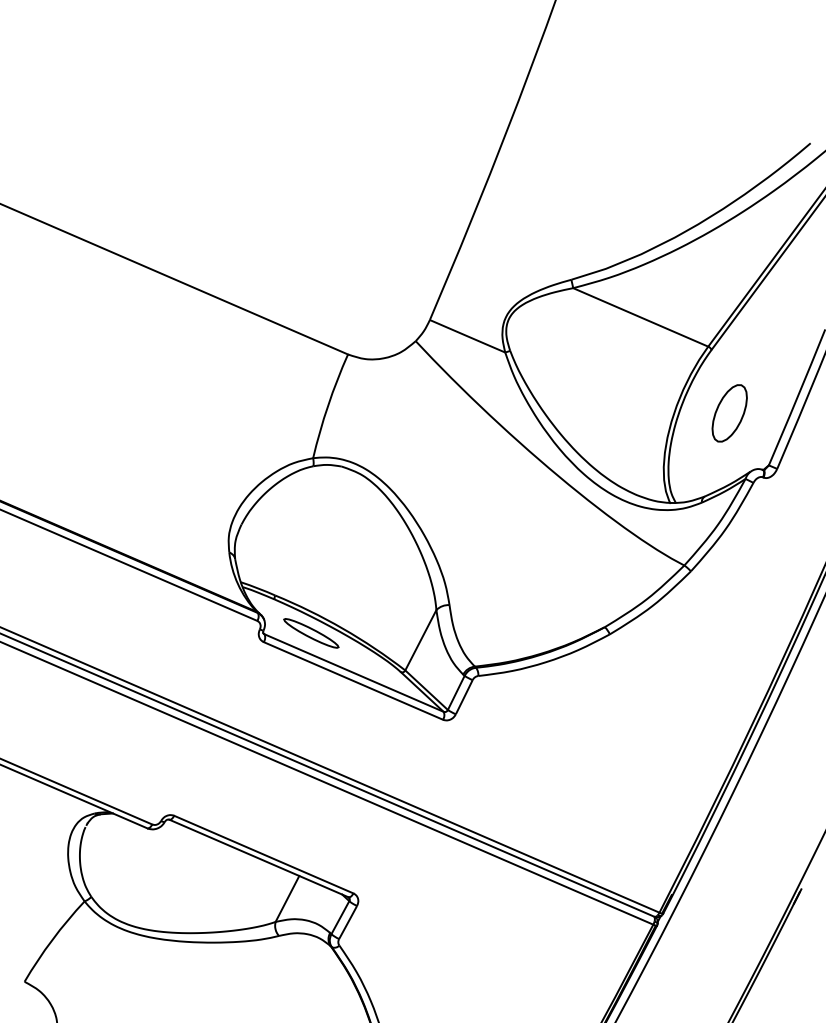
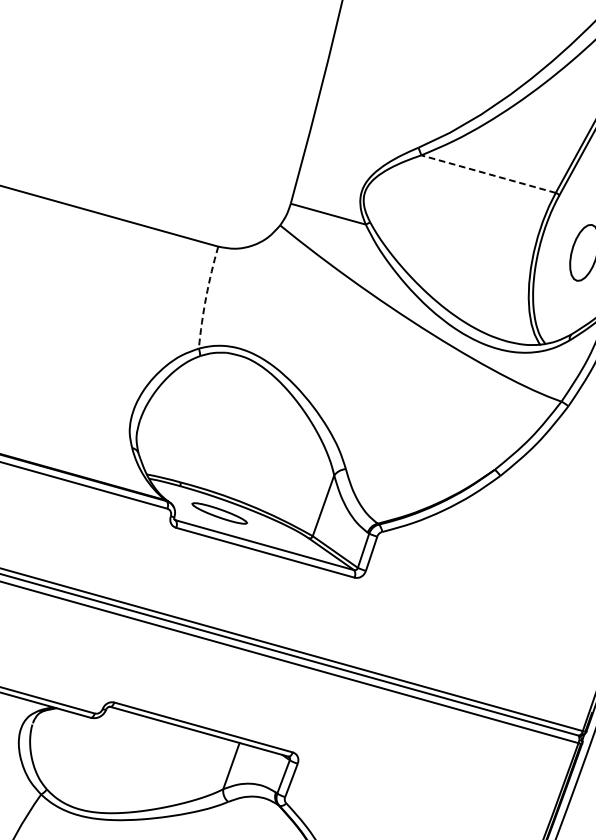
line: (640, 317) -> (488, 174), solid -> dashed
arc: (328, 405) -> (206, 297), solid -> dashed

